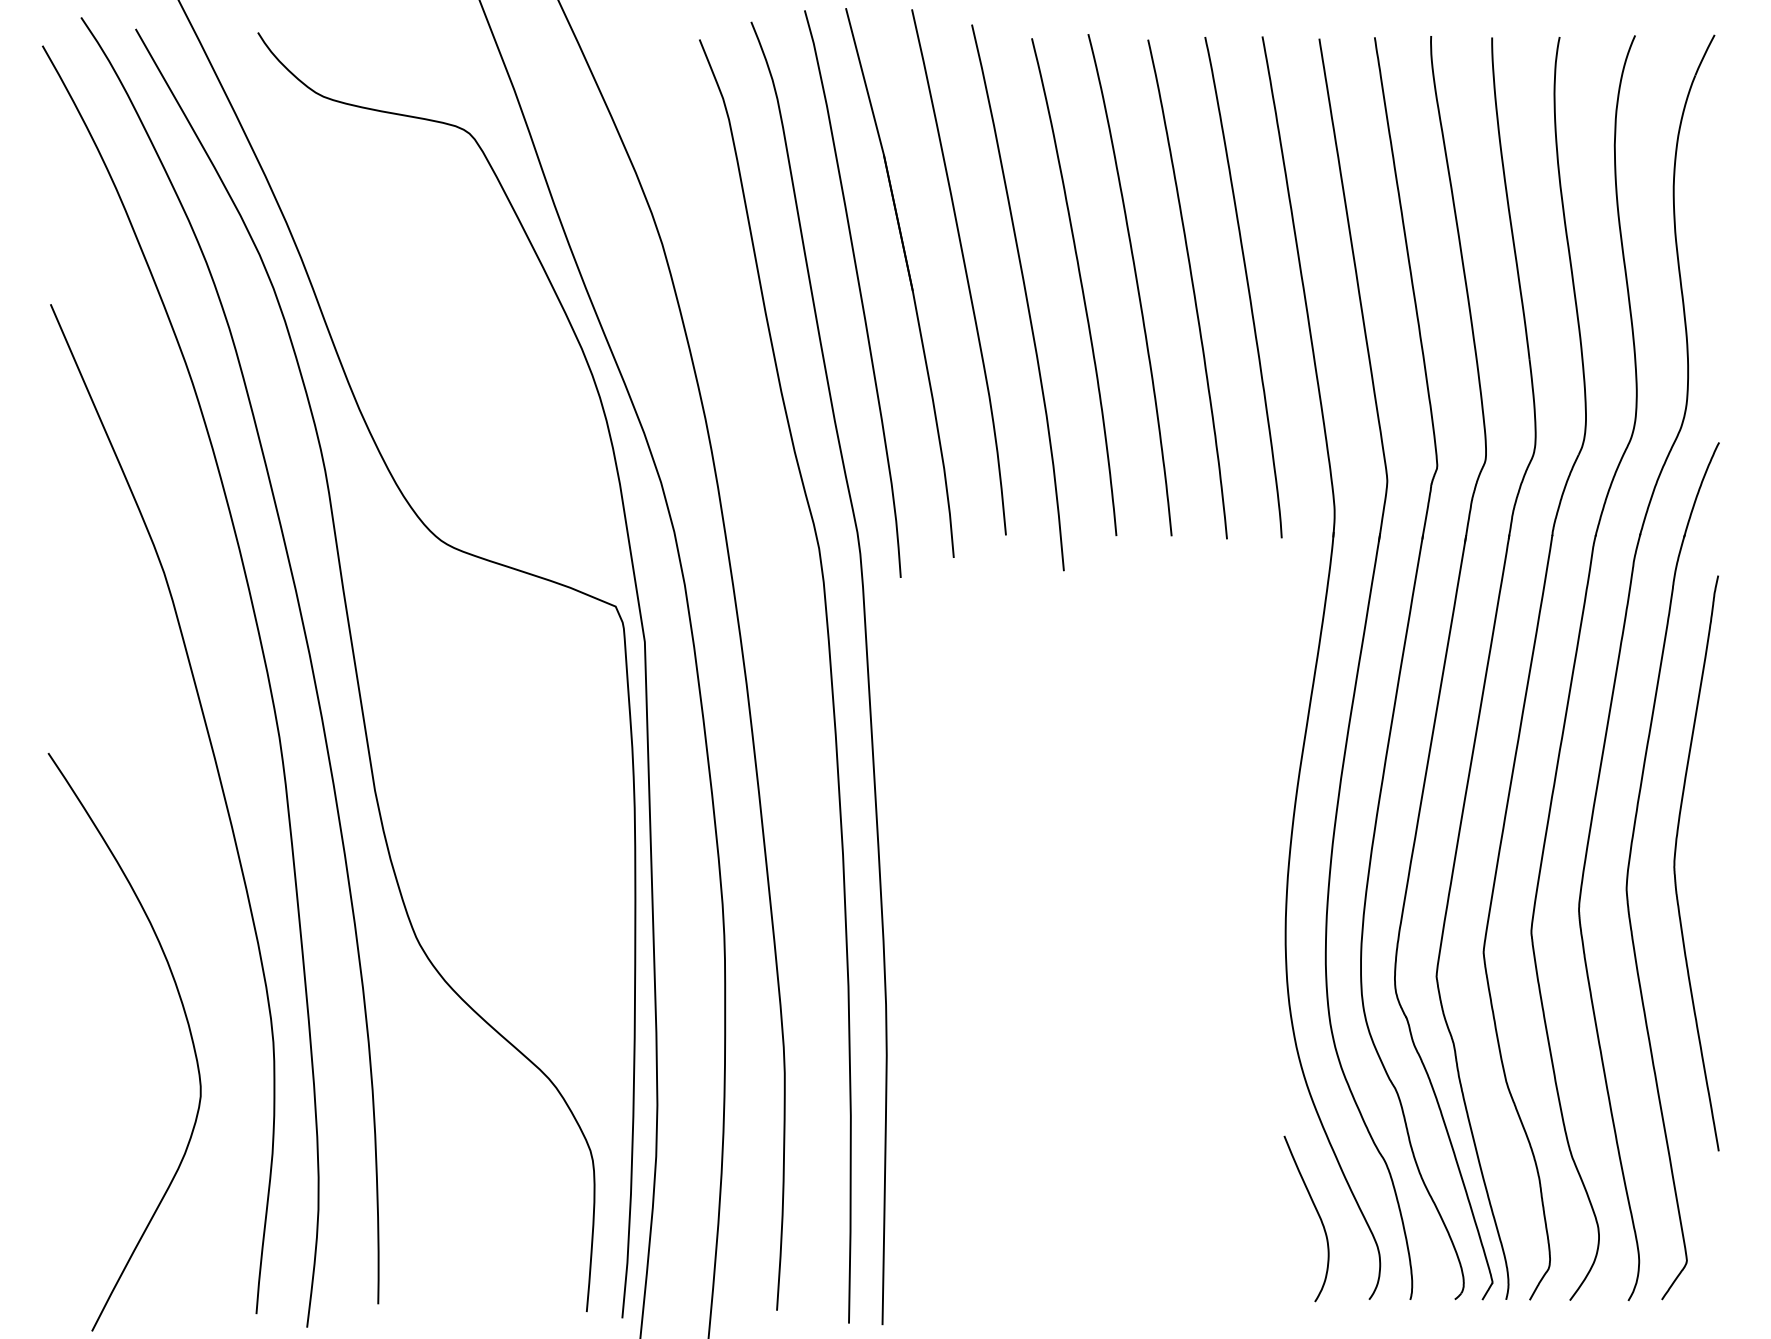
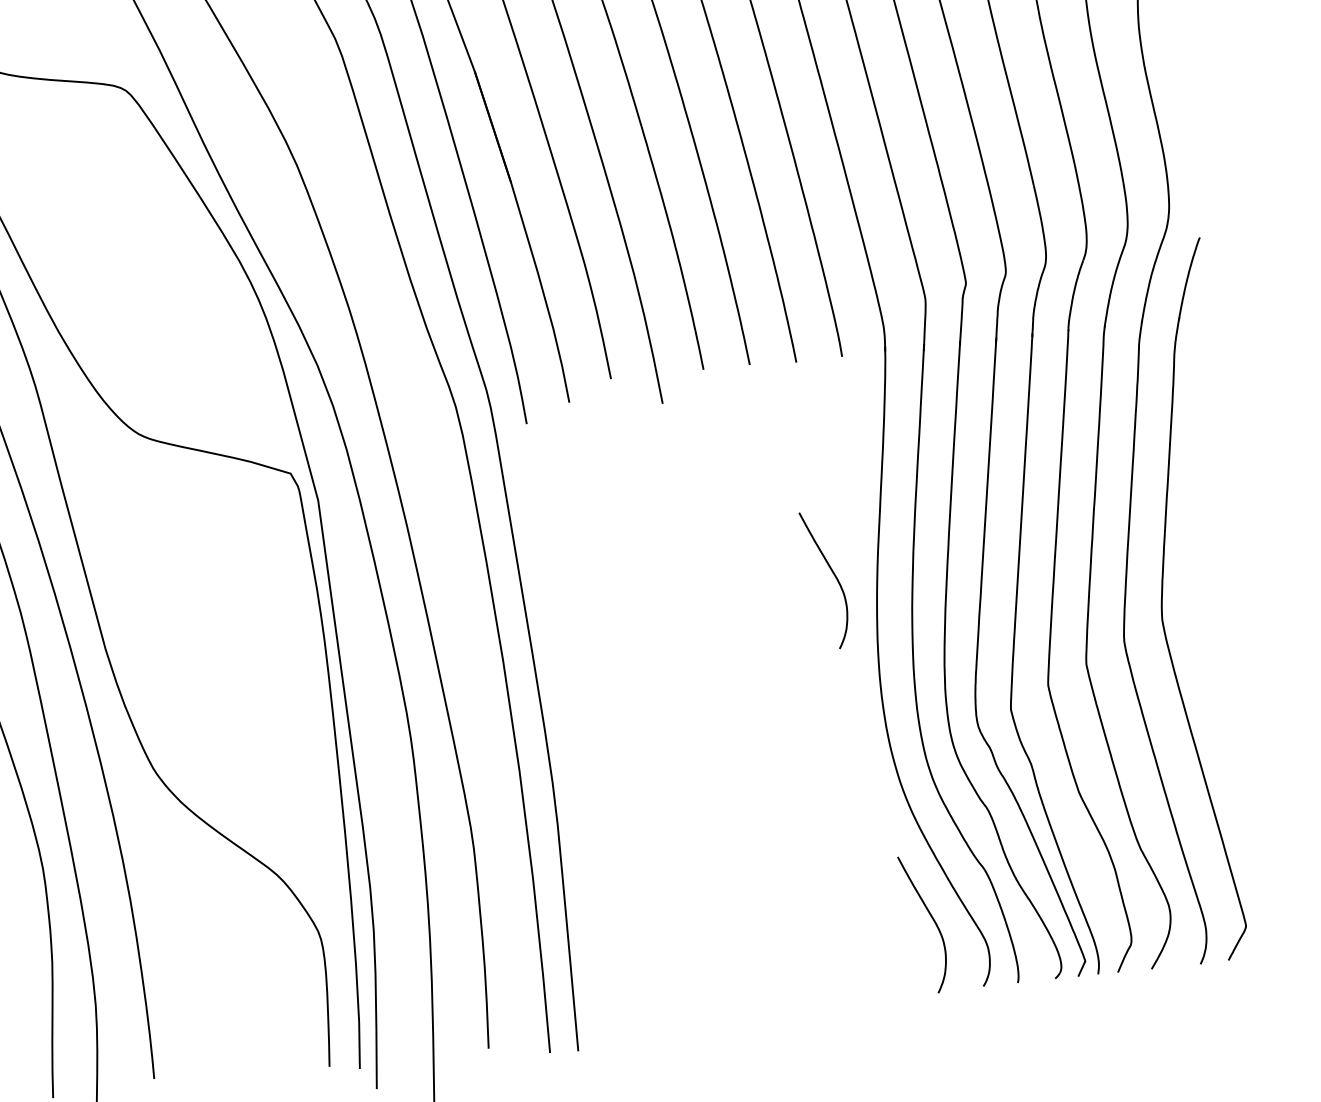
curve: (1243, 793) -> (832, 573), added
curve: (1675, 863) -> (1200, 593), removed

